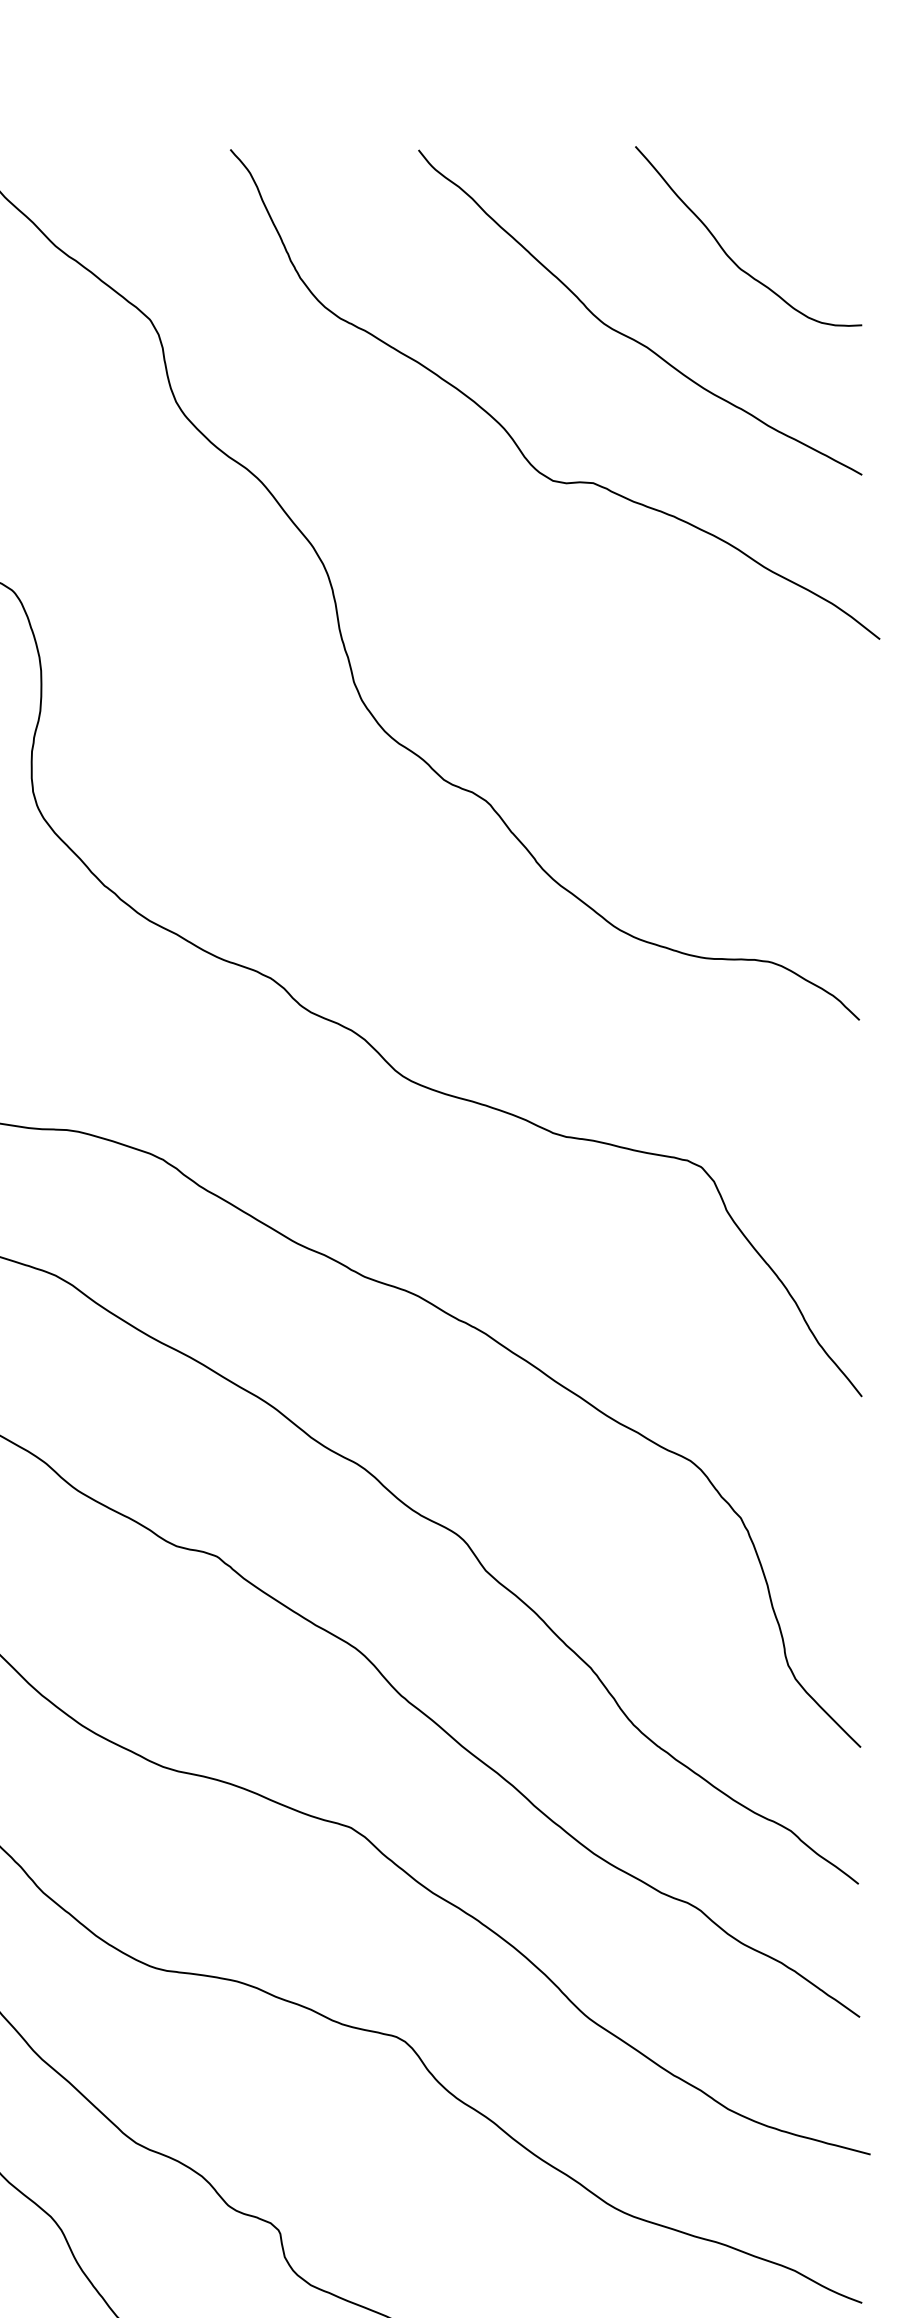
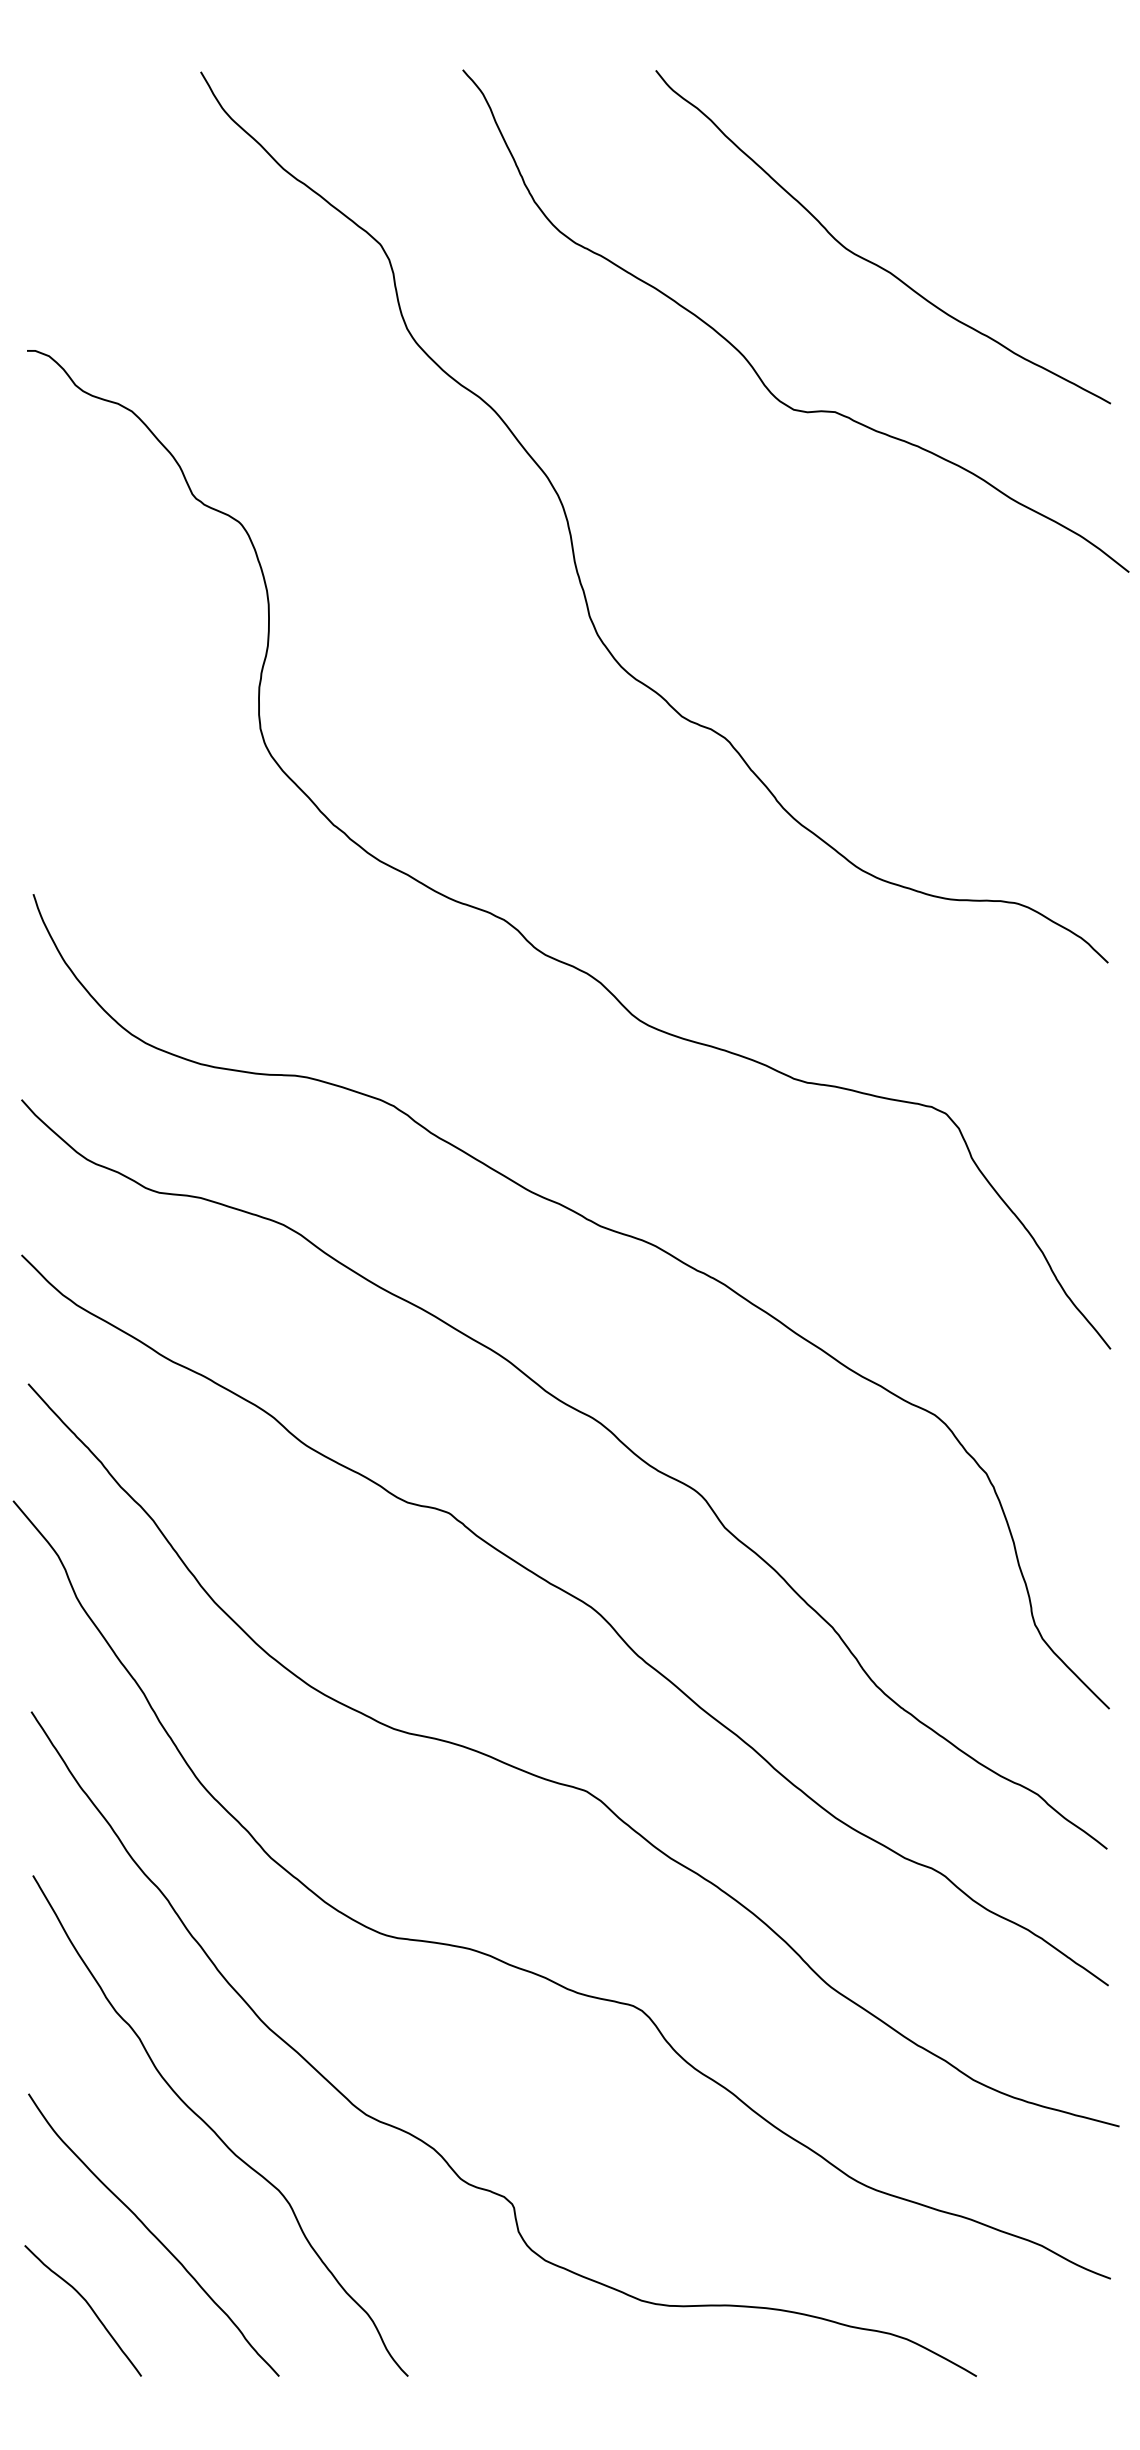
curve: (727, 253) -> (972, 176), removed

